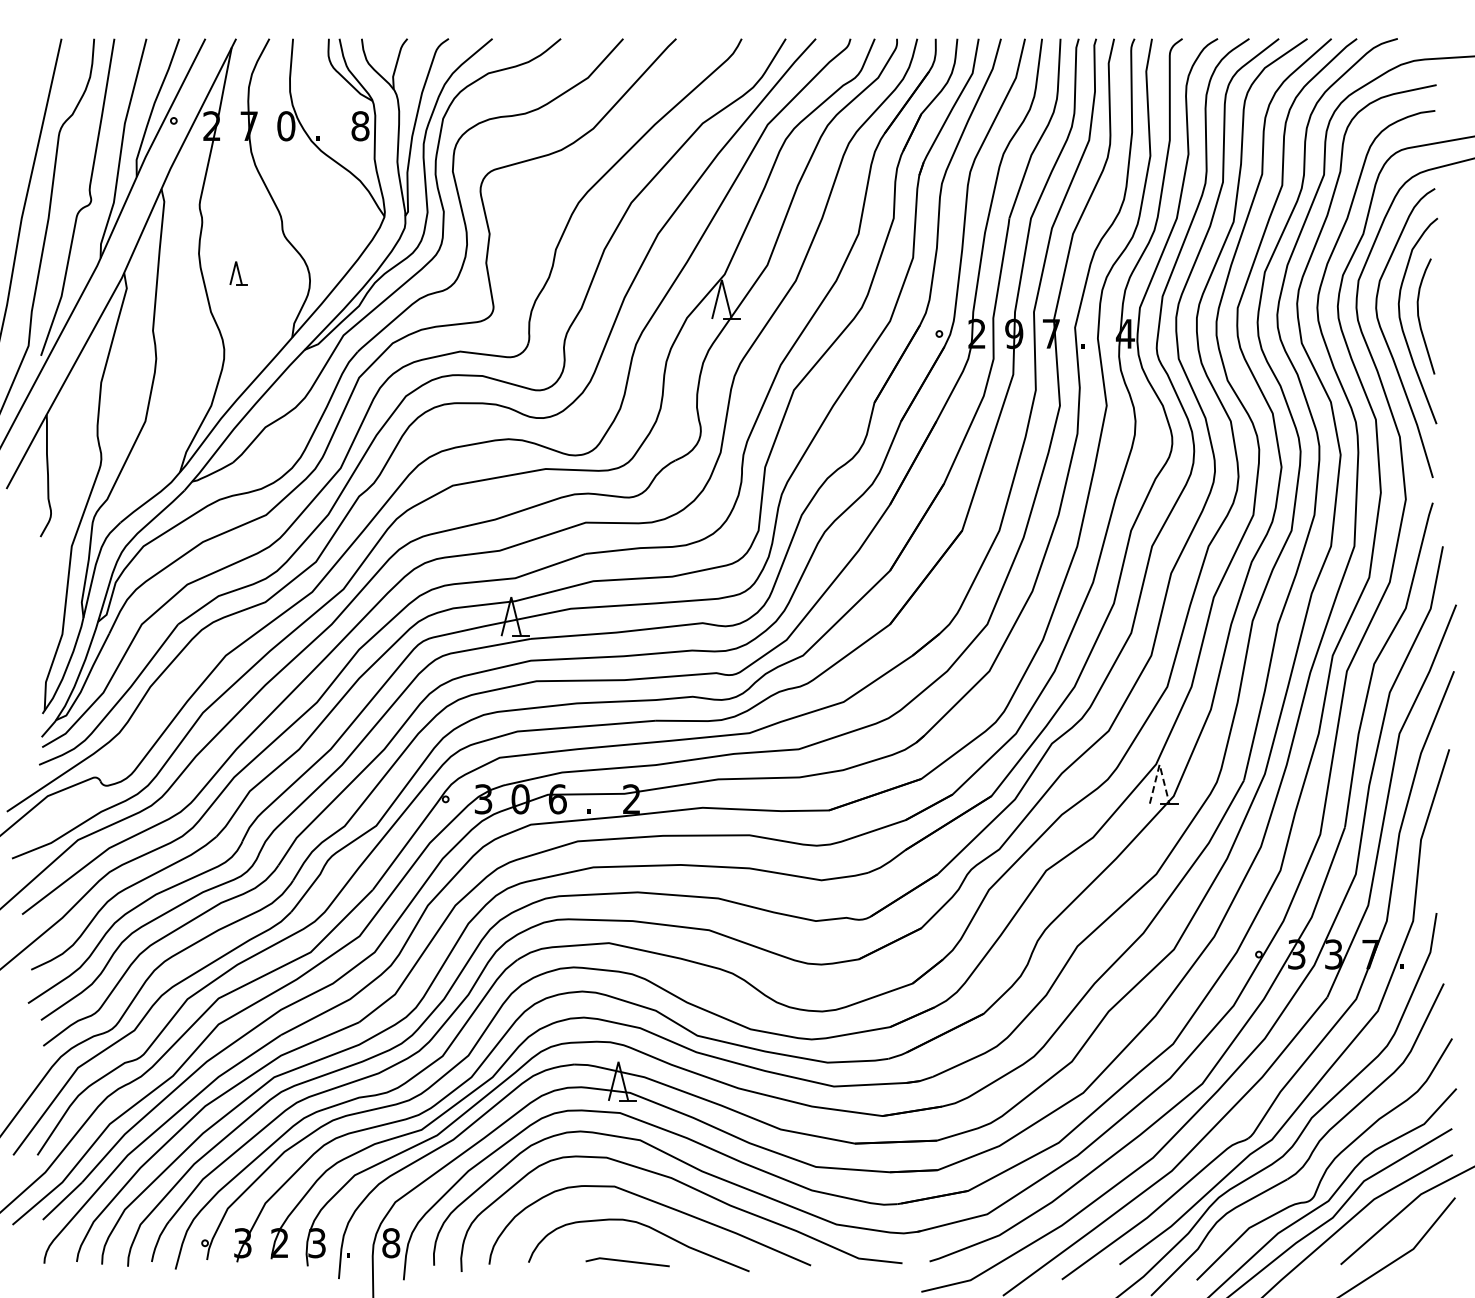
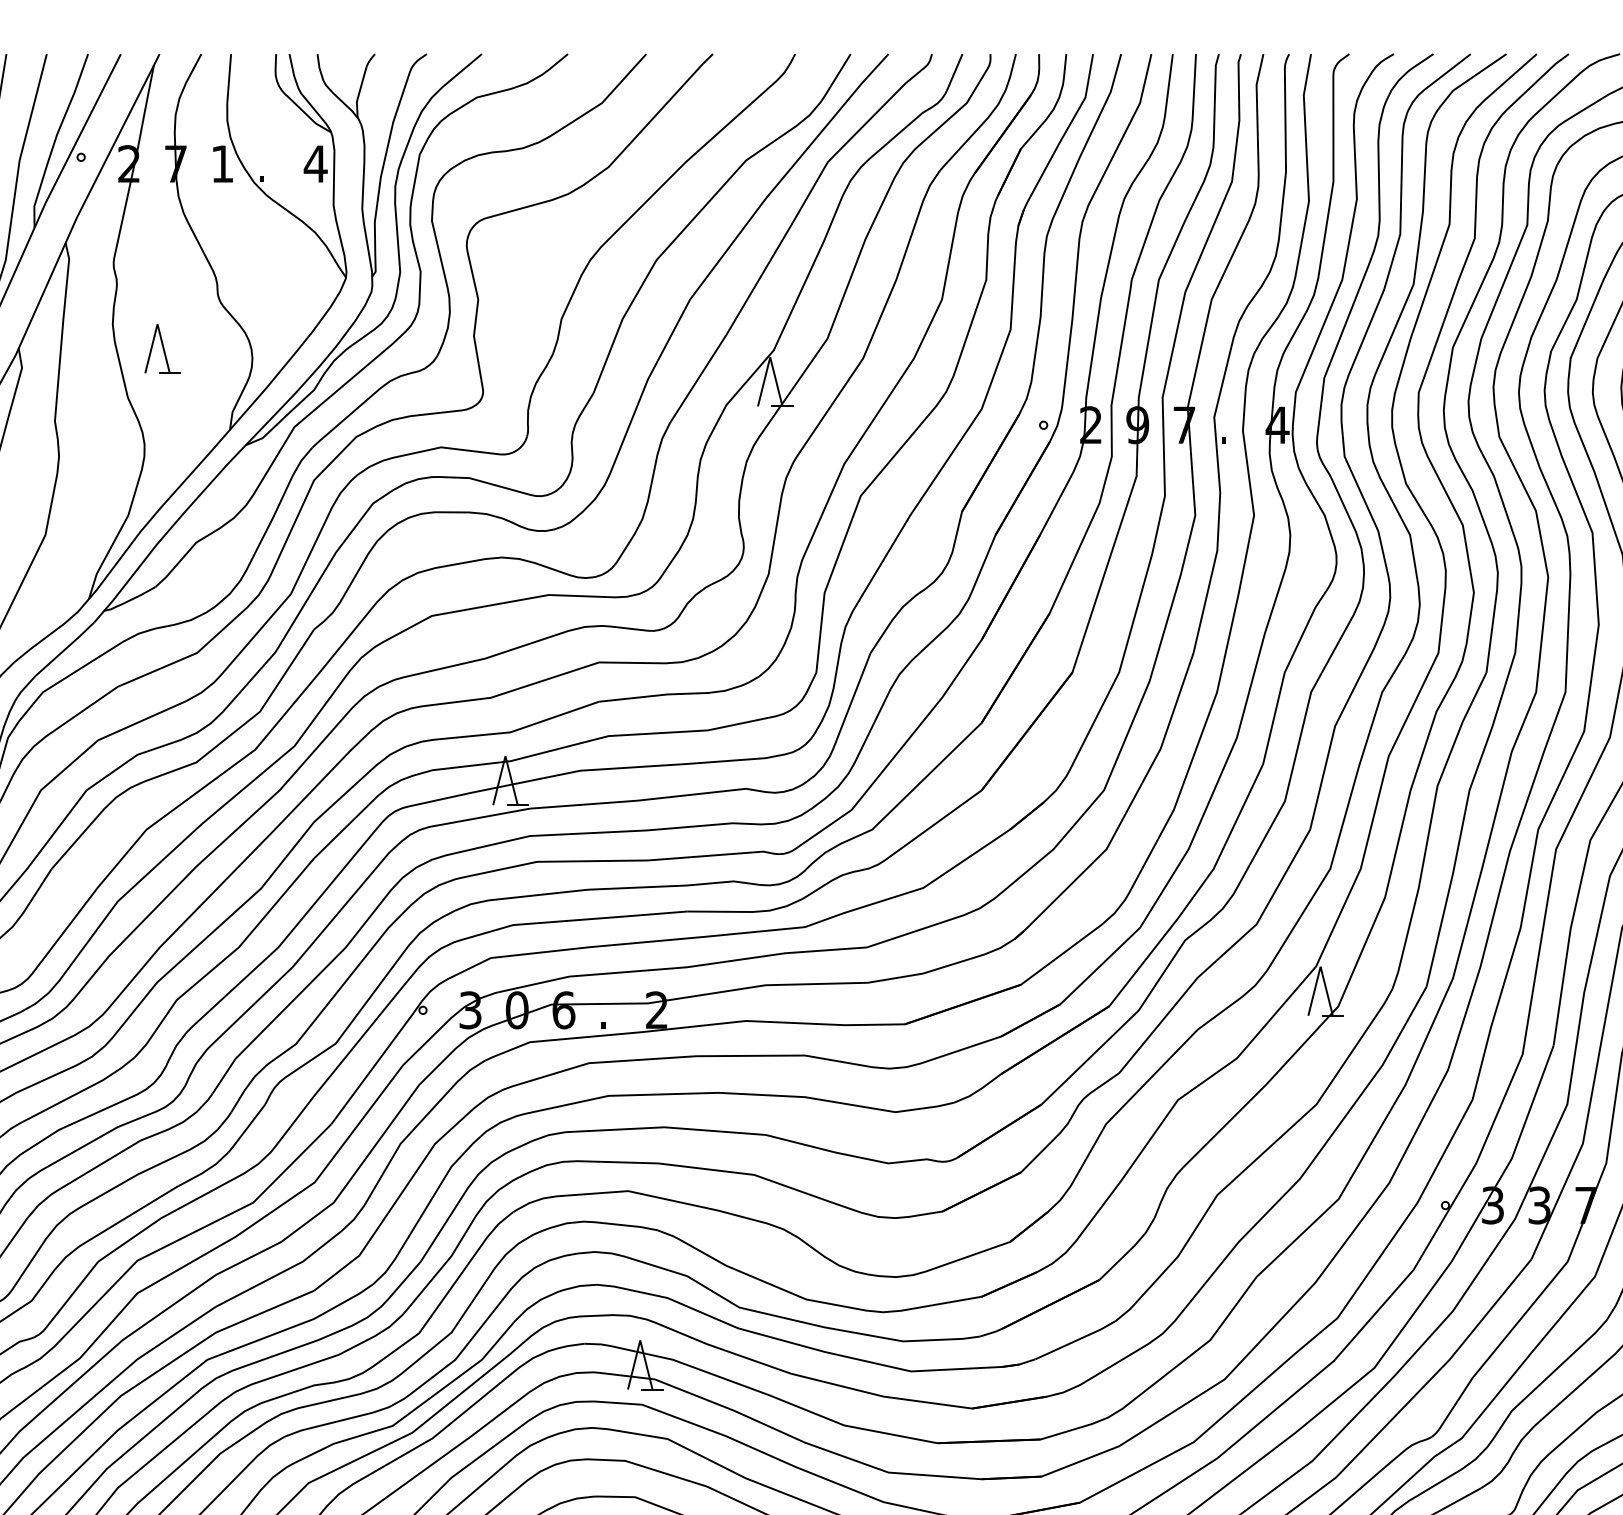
text: (286, 126) -> (222, 164), 0 -> 1
text: (359, 126) -> (314, 164), 8 -> 4
part: (238, 273) -> (162, 349), size x1.67
line: (1159, 764) -> (1320, 966), dashed -> solid

